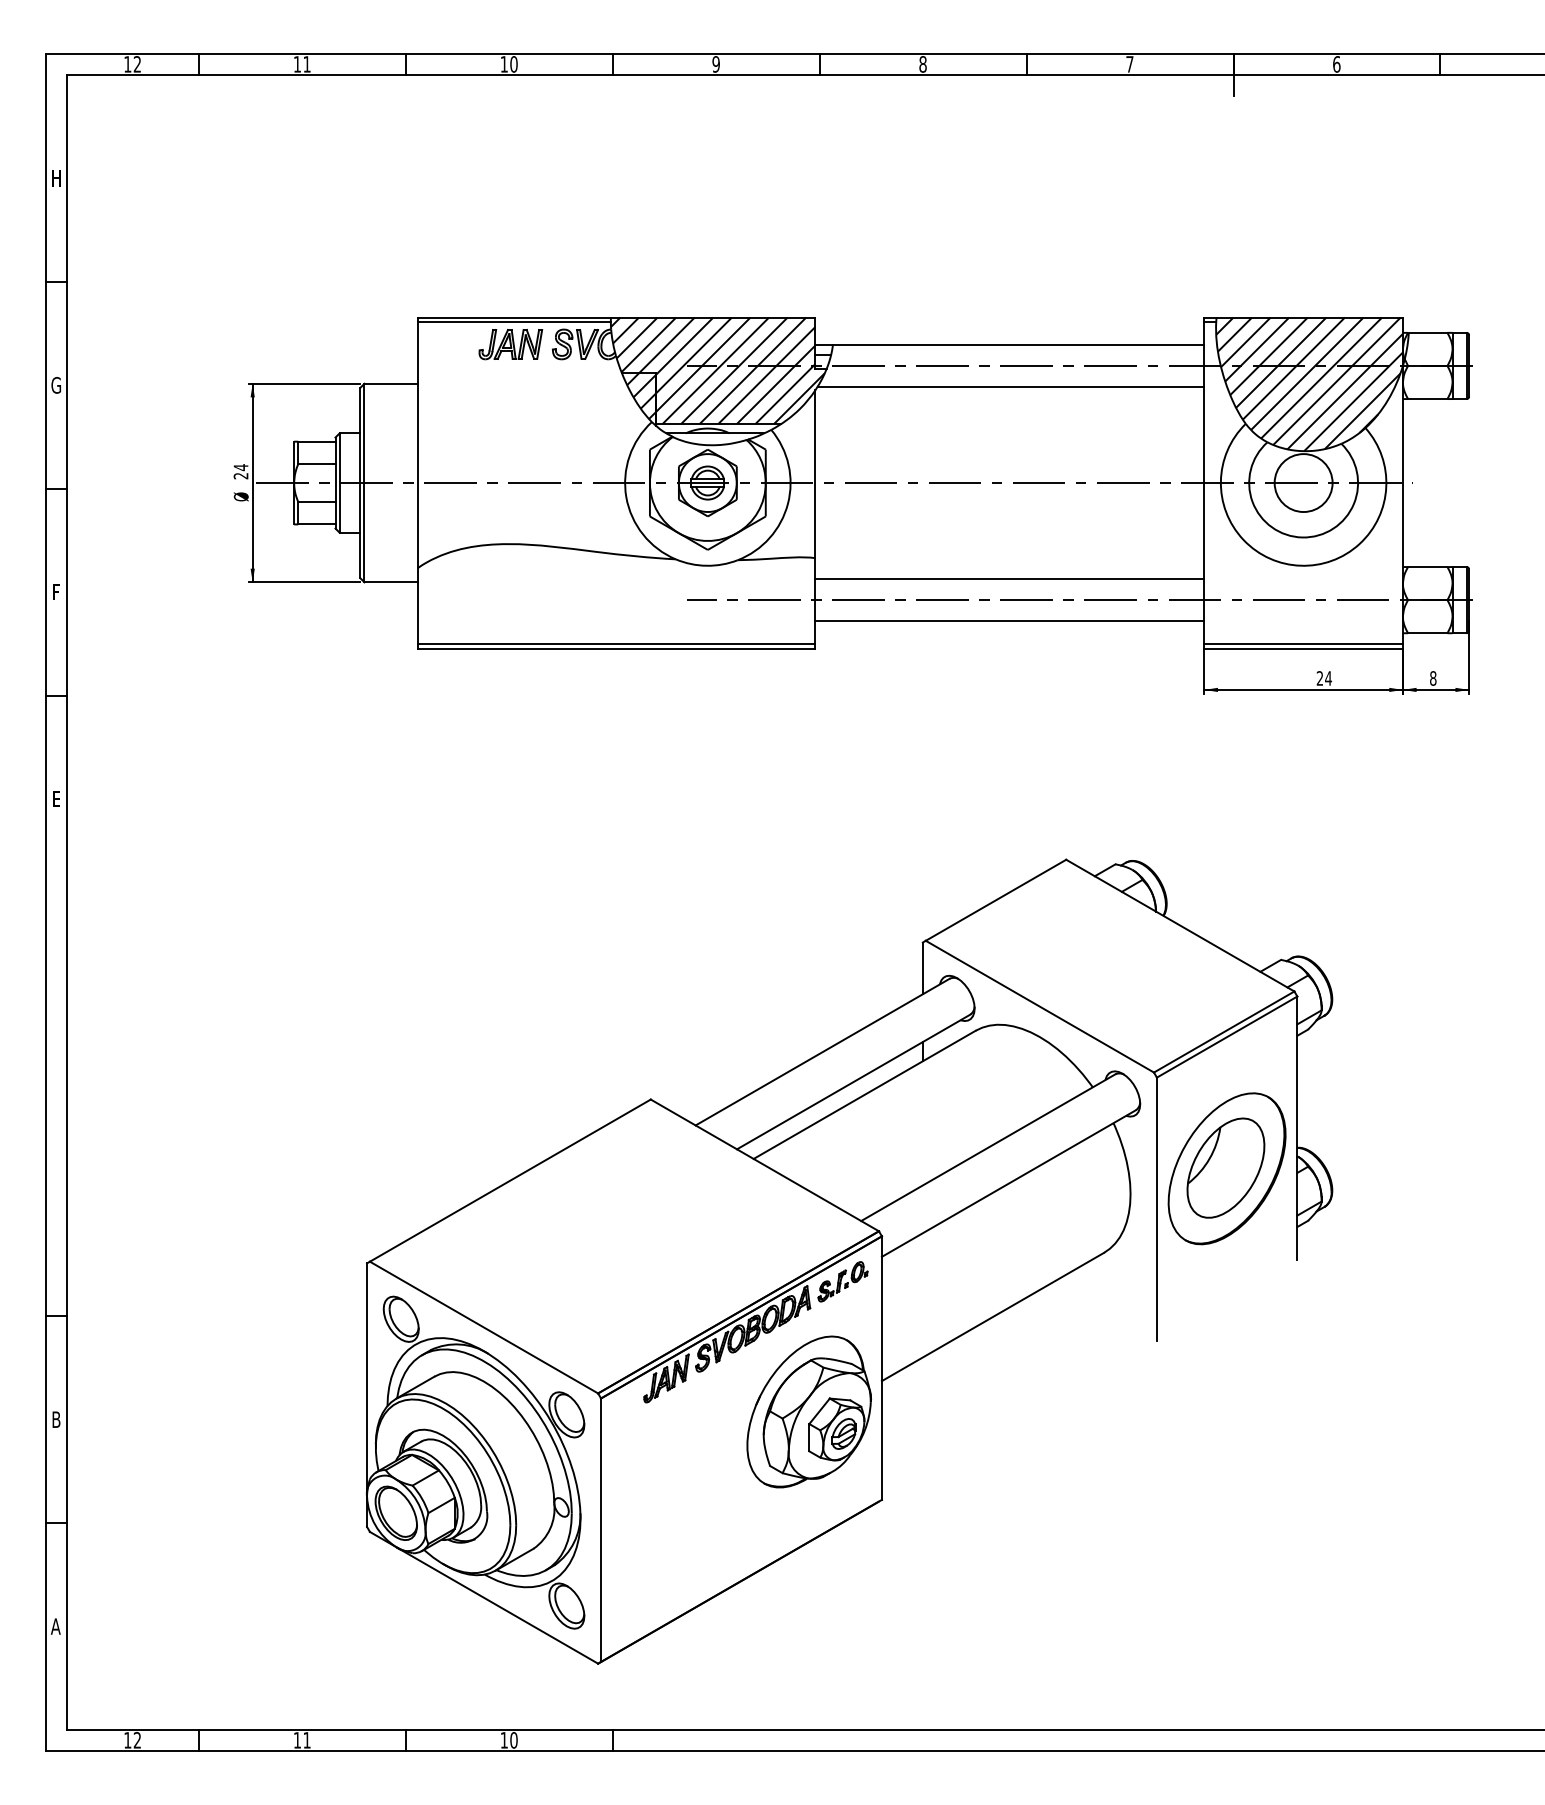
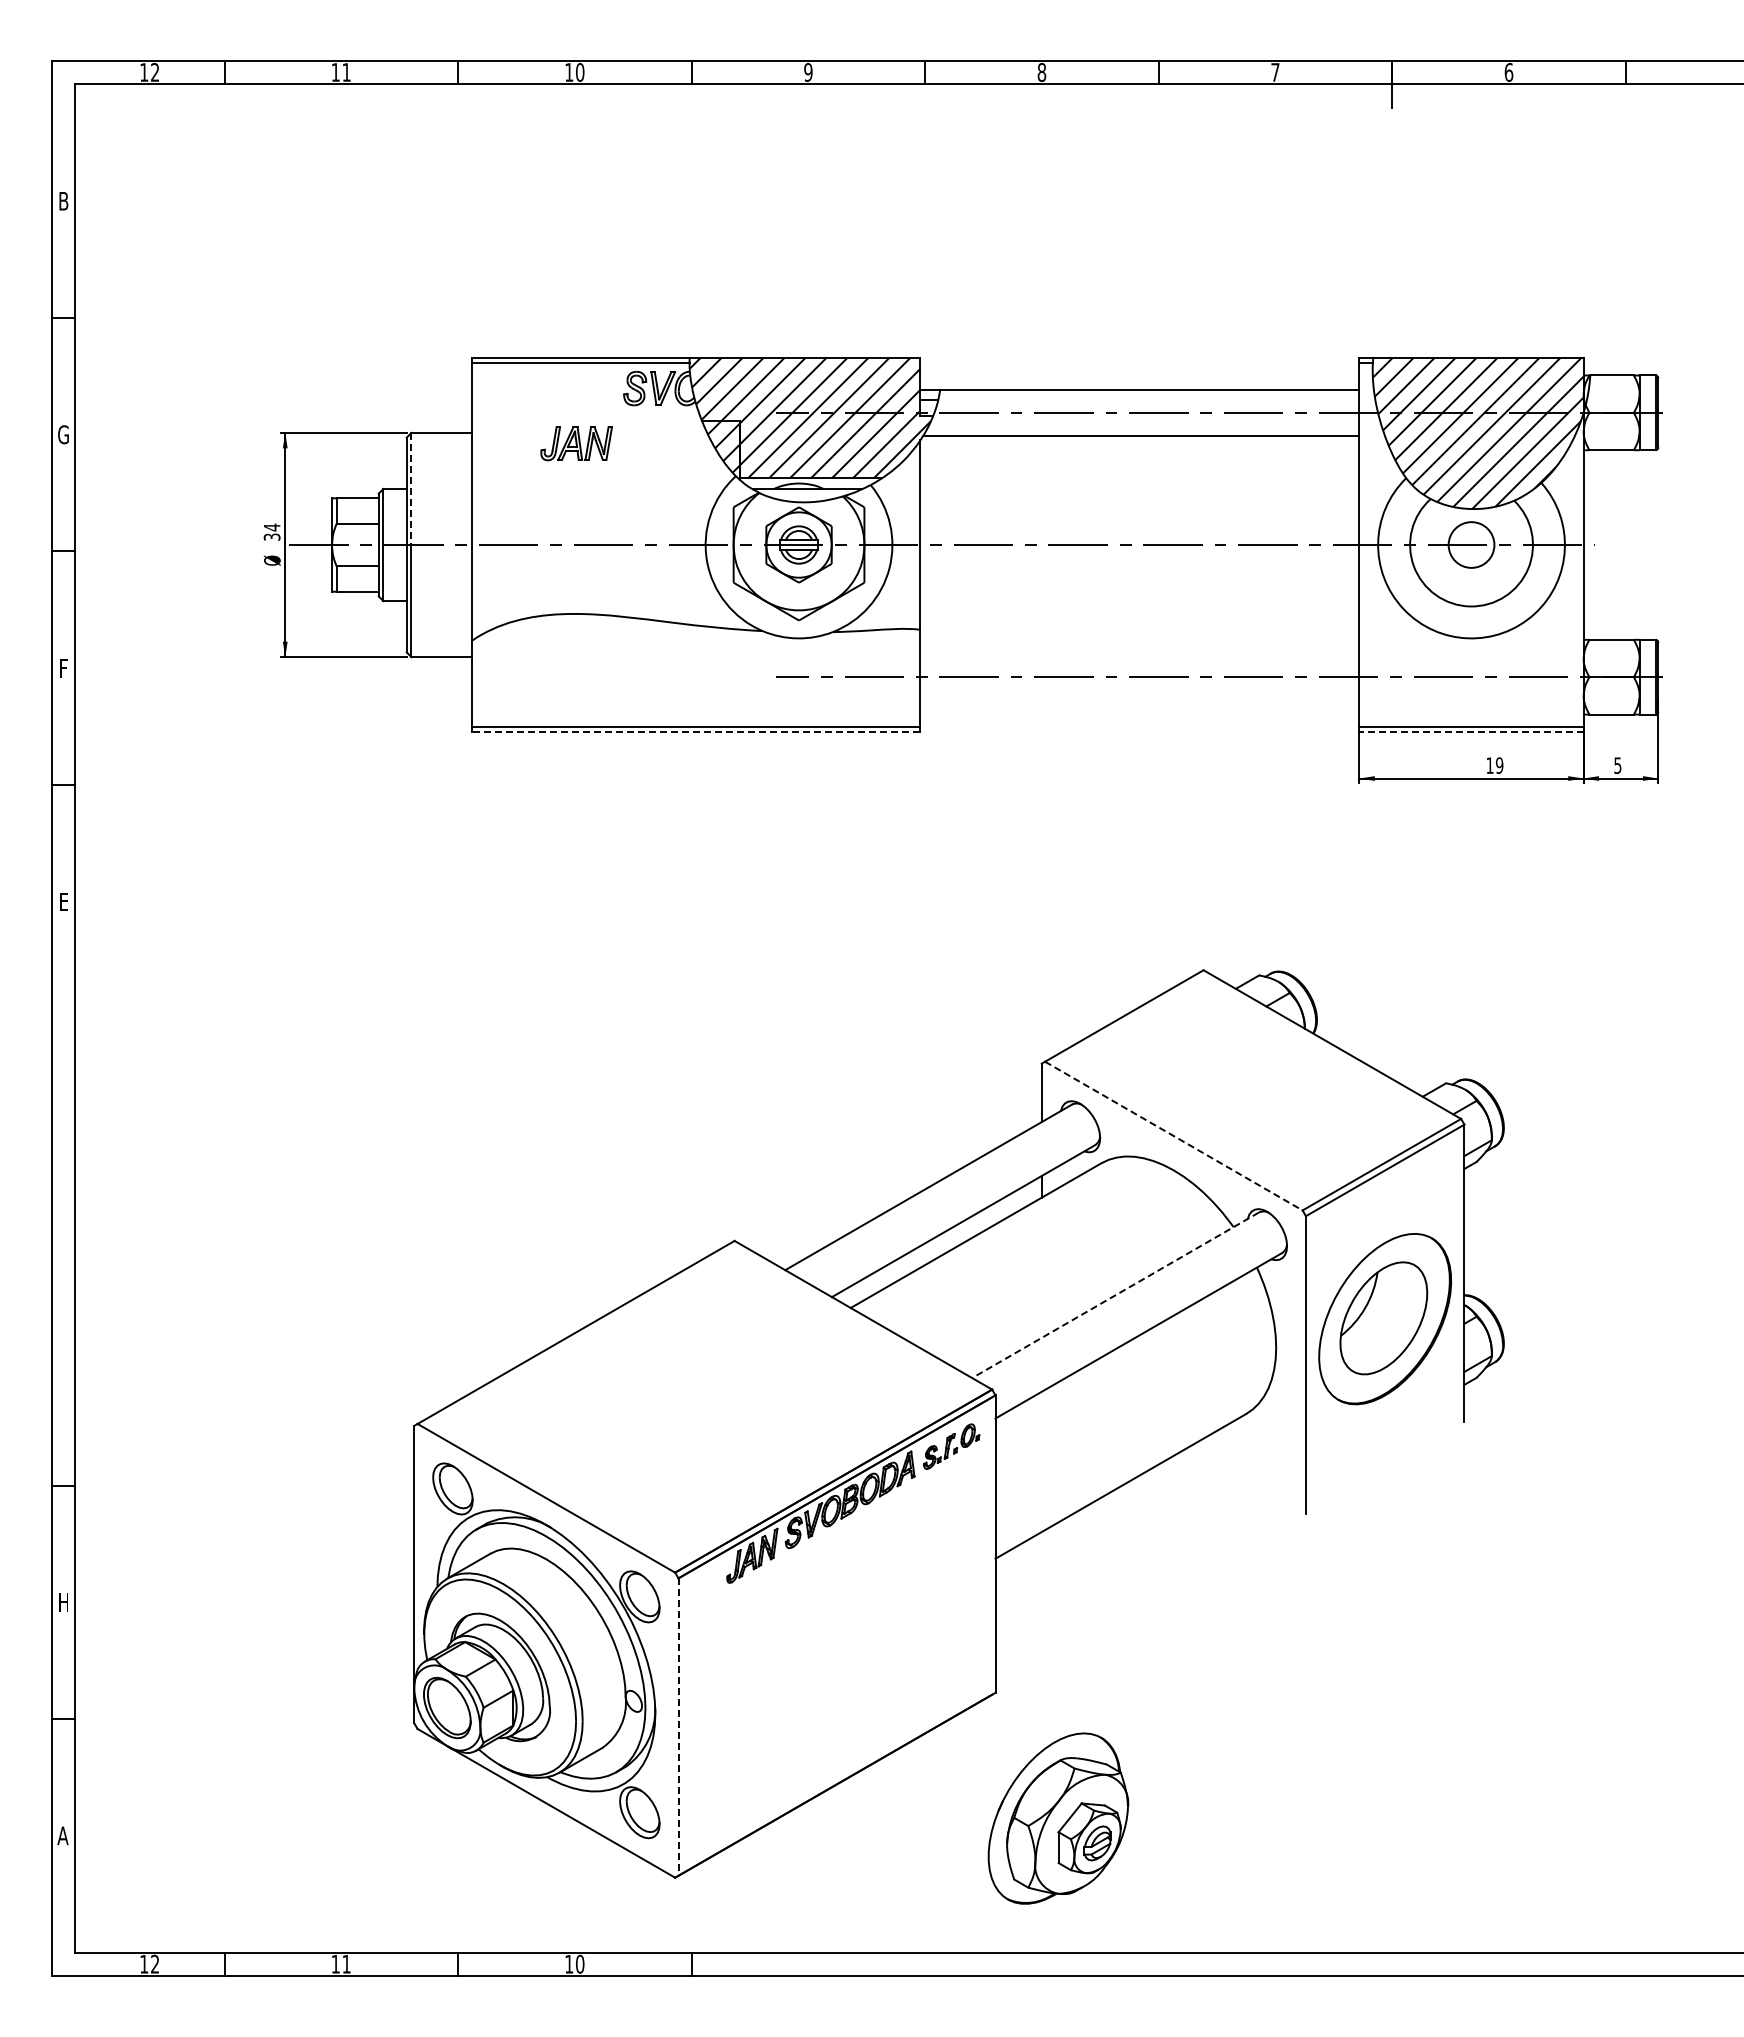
text: (56, 178) -> (63, 201), H -> B
part: (510, 344) -> (576, 443), moved
line: (364, 433) -> (411, 489), solid -> dashed
text: (241, 475) -> (272, 536), 24 -> 34
circle: (1303, 482) -> (1471, 544), size x0.7
line: (1009, 579) -> (1139, 653), removed
line: (1009, 620) -> (1139, 700), removed
line: (616, 648) -> (695, 731), solid -> dashed
line: (1303, 648) -> (1471, 731), solid -> dashed
text: (1323, 678) -> (1494, 765), 24 -> 19
text: (1432, 678) -> (1617, 765), 8 -> 5
line: (1039, 1007) -> (1173, 1136), solid -> dashed
line: (988, 1147) -> (1115, 1295), solid -> dashed
part: (809, 1411) -> (1058, 1818), moved
text: (56, 1419) -> (63, 1602), B -> H
line: (601, 1530) -> (678, 1727), solid -> dashed

